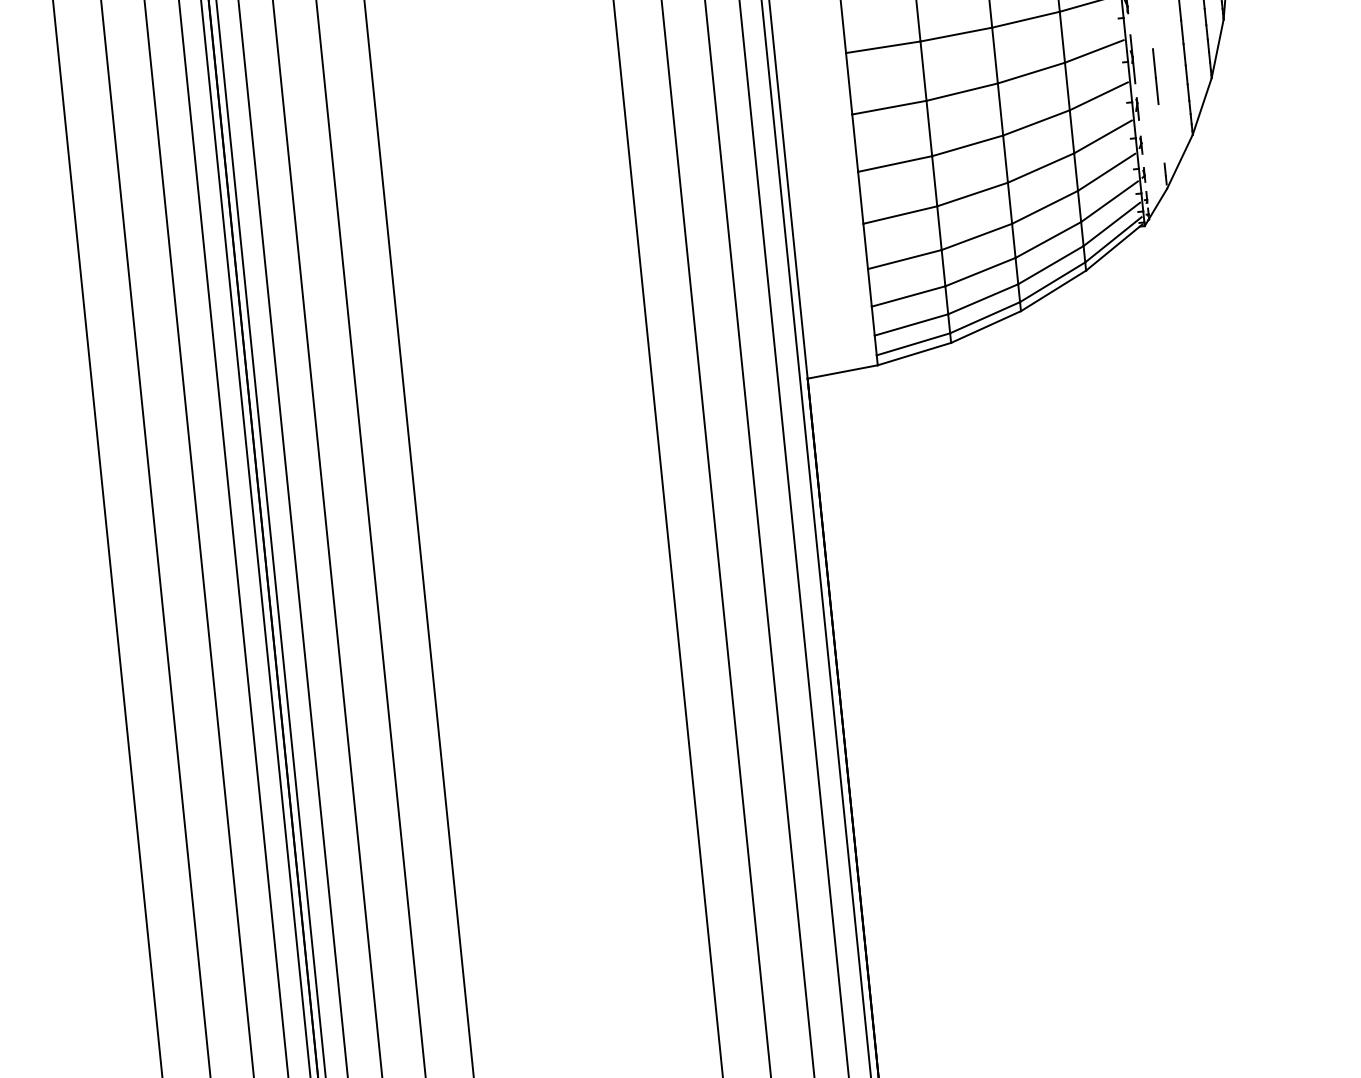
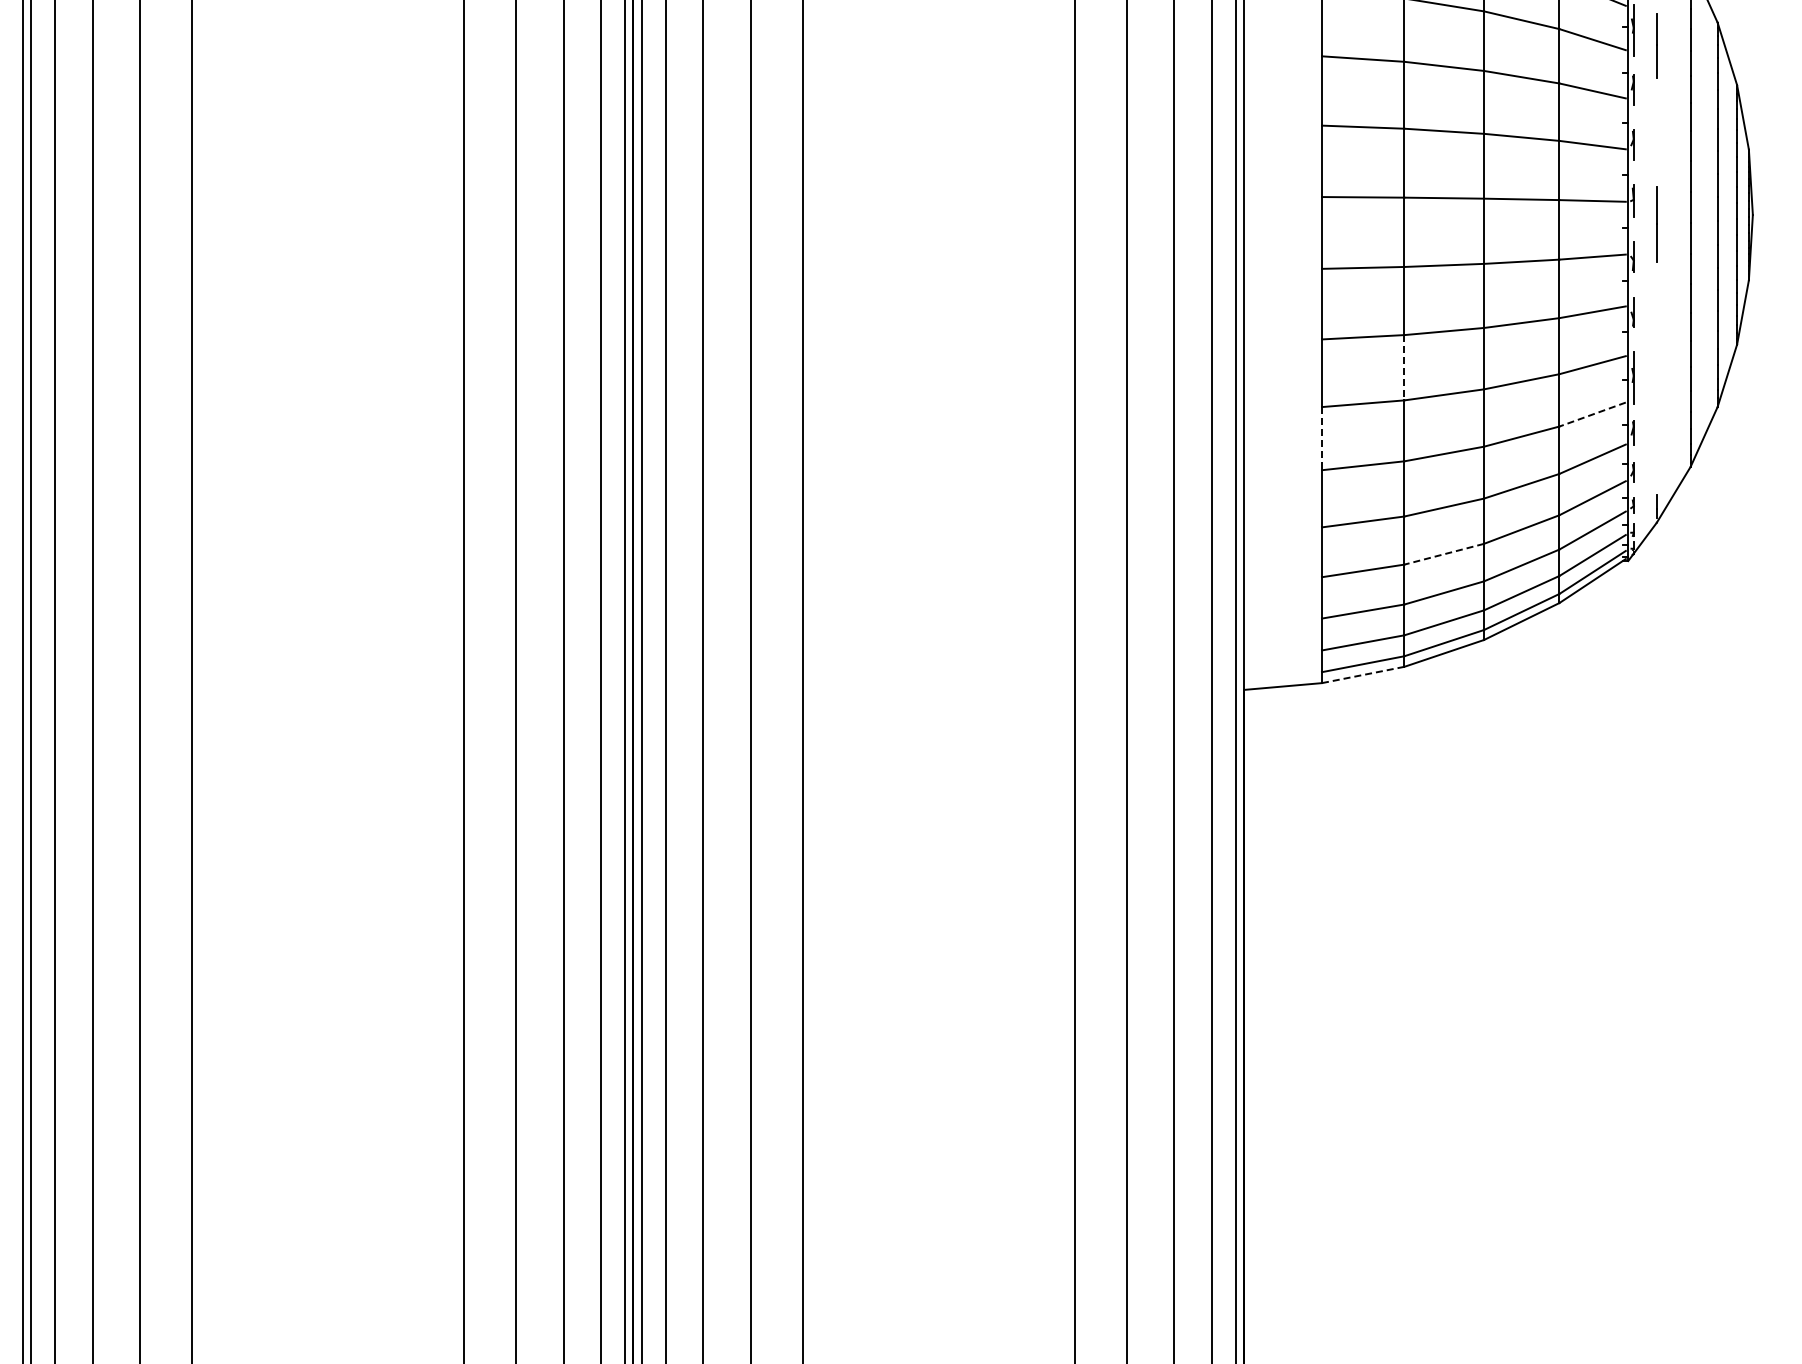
line: (923, 70) -> (1404, 367), solid -> dashed
line: (1155, 76) -> (1656, 399), removed
line: (1098, 96) -> (1592, 414), solid -> dashed
line: (854, 143) -> (1321, 438), solid -> dashed
line: (976, 237) -> (1443, 554), solid -> dashed
line: (914, 353) -> (1363, 674), solid -> dashed

